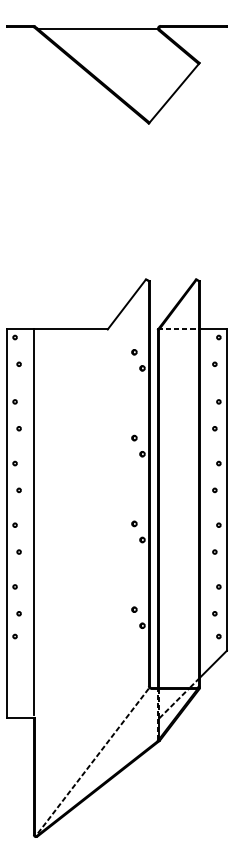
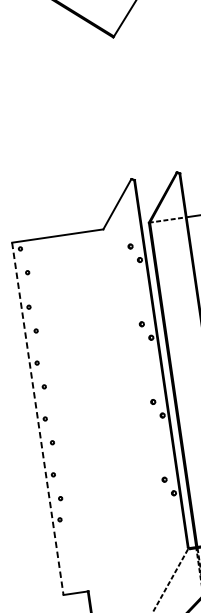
line: (33, 521) -> (61, 413), removed
line: (7, 524) -> (38, 419), solid -> dashed

